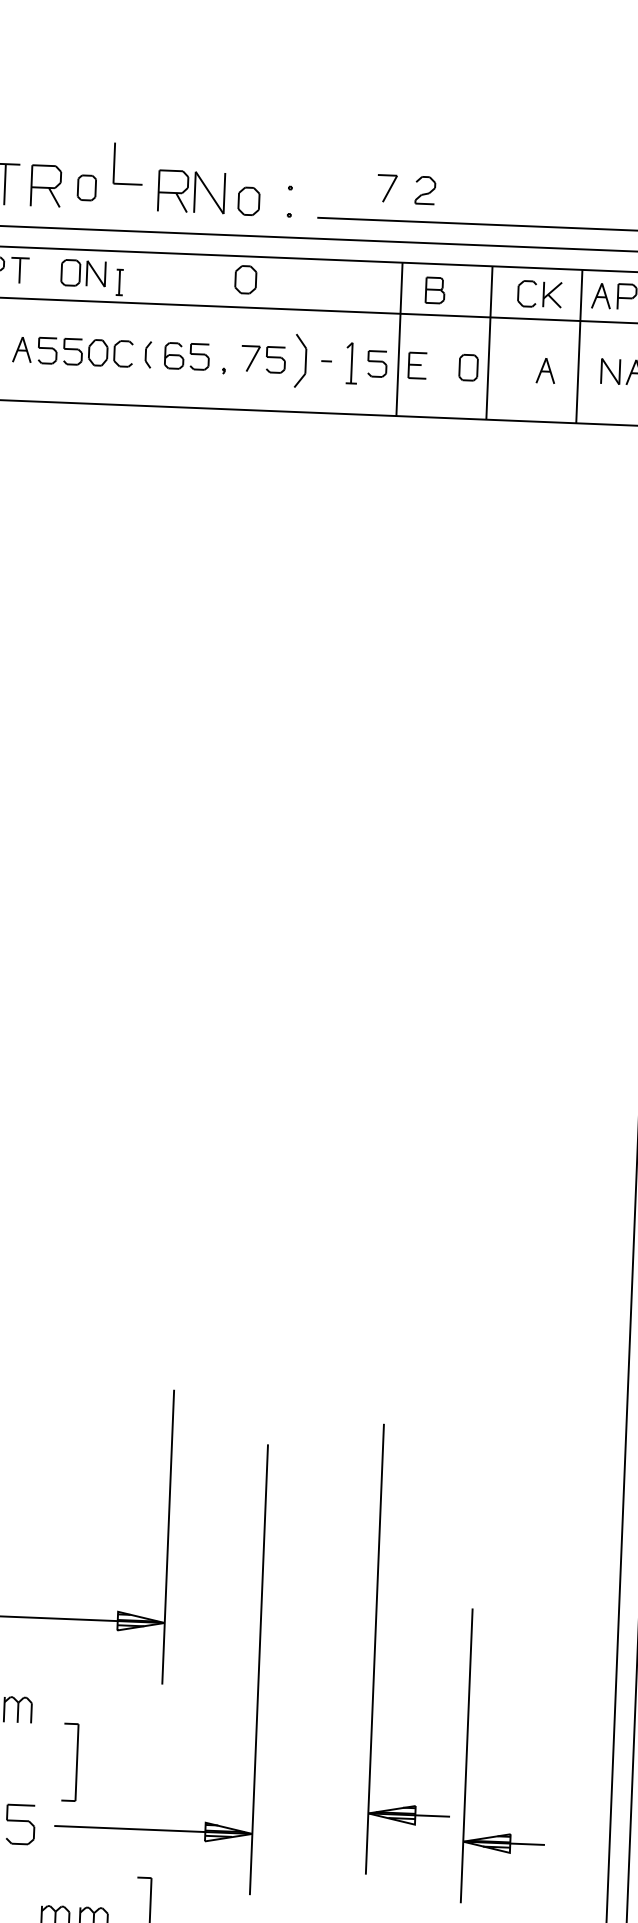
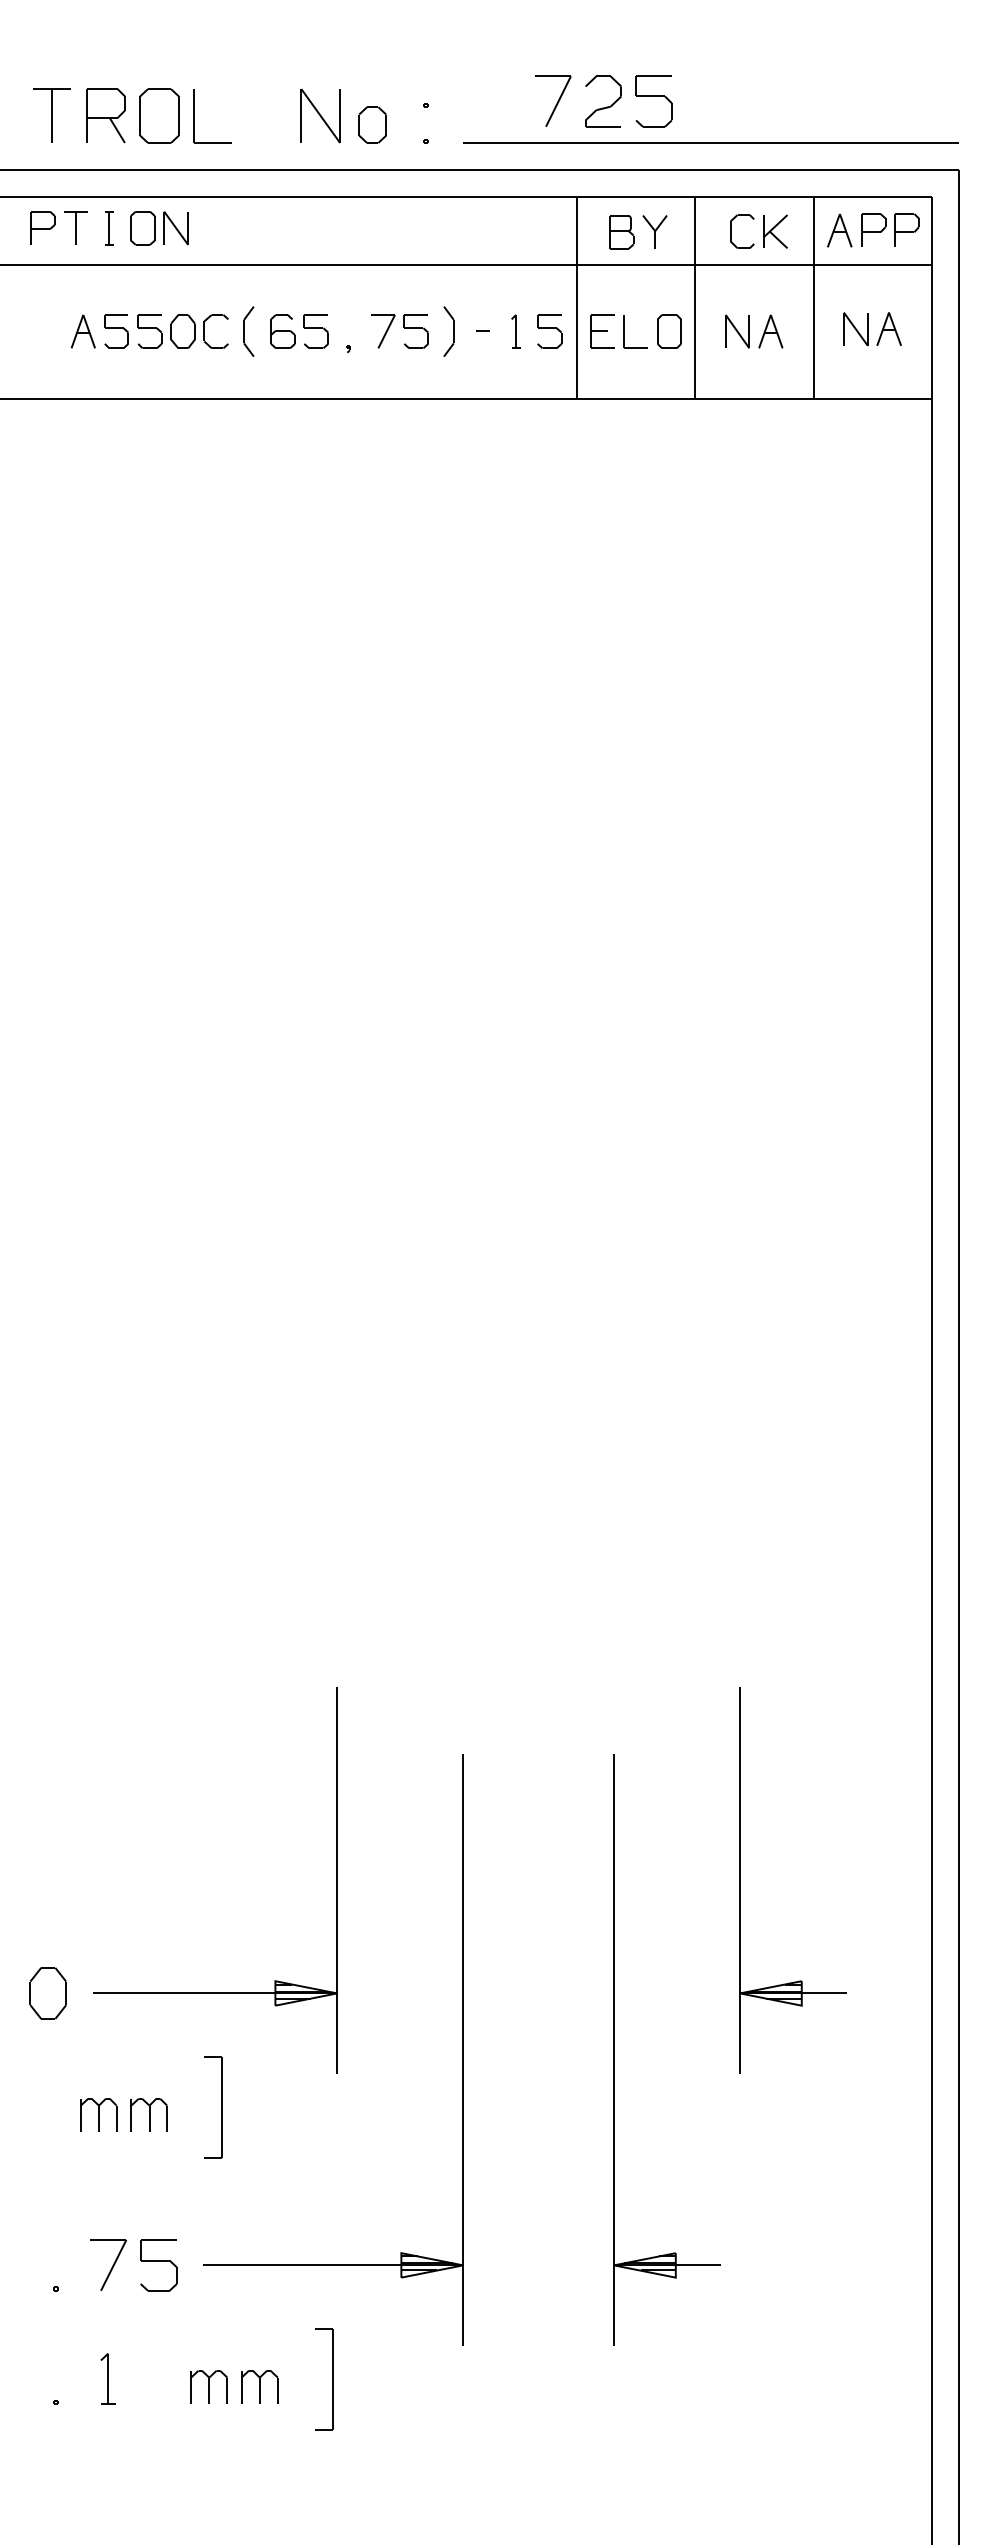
part: (114, 163) -> (194, 116), moved
part: (86, 187) -> (159, 115), size x1.67
part: (387, 188) -> (553, 100), size x1.43
part: (425, 190) -> (603, 101), size x1.43
part: (172, 191) -> (272, 115), removed
part: (463, 192) -> (653, 101), added
part: (245, 279) -> (372, 227), removed
part: (119, 282) -> (109, 228), moved
part: (460, 291) -> (654, 231), added
part: (148, 354) -> (248, 331), size x1.43
part: (300, 360) -> (448, 331), size x0.71
part: (351, 362) -> (515, 331), size x0.62
part: (434, 366) -> (624, 331), added
part: (520, 369) -> (737, 331), added
part: (375, 1649) -> (614, 2049), moved
part: (467, 1755) -> (740, 1880), moved
part: (76, 1762) -> (221, 2107), moved

